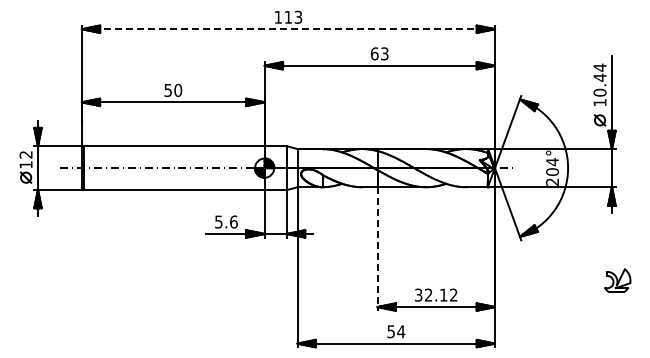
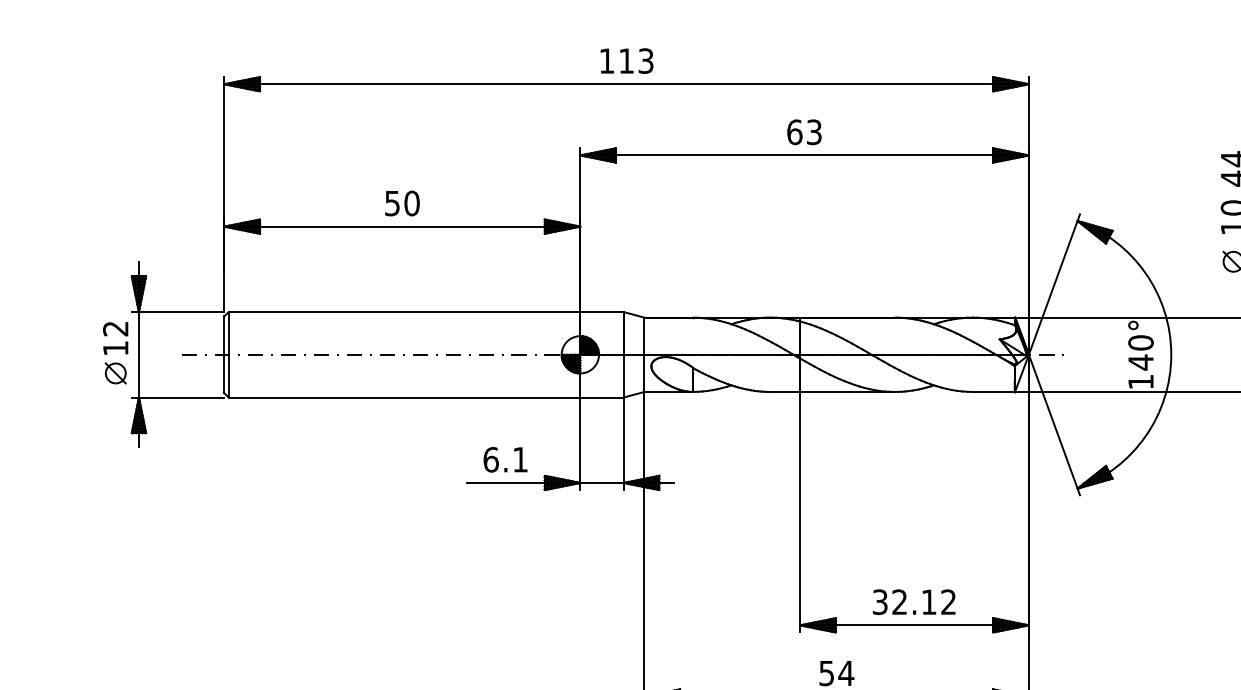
line: (288, 29) -> (626, 84), dashed -> solid
text: (552, 171) -> (1140, 361), 204° -> 140°
text: (226, 221) -> (506, 458), 5.6 -> 6.1
line: (377, 248) -> (800, 511), dashed -> solid

